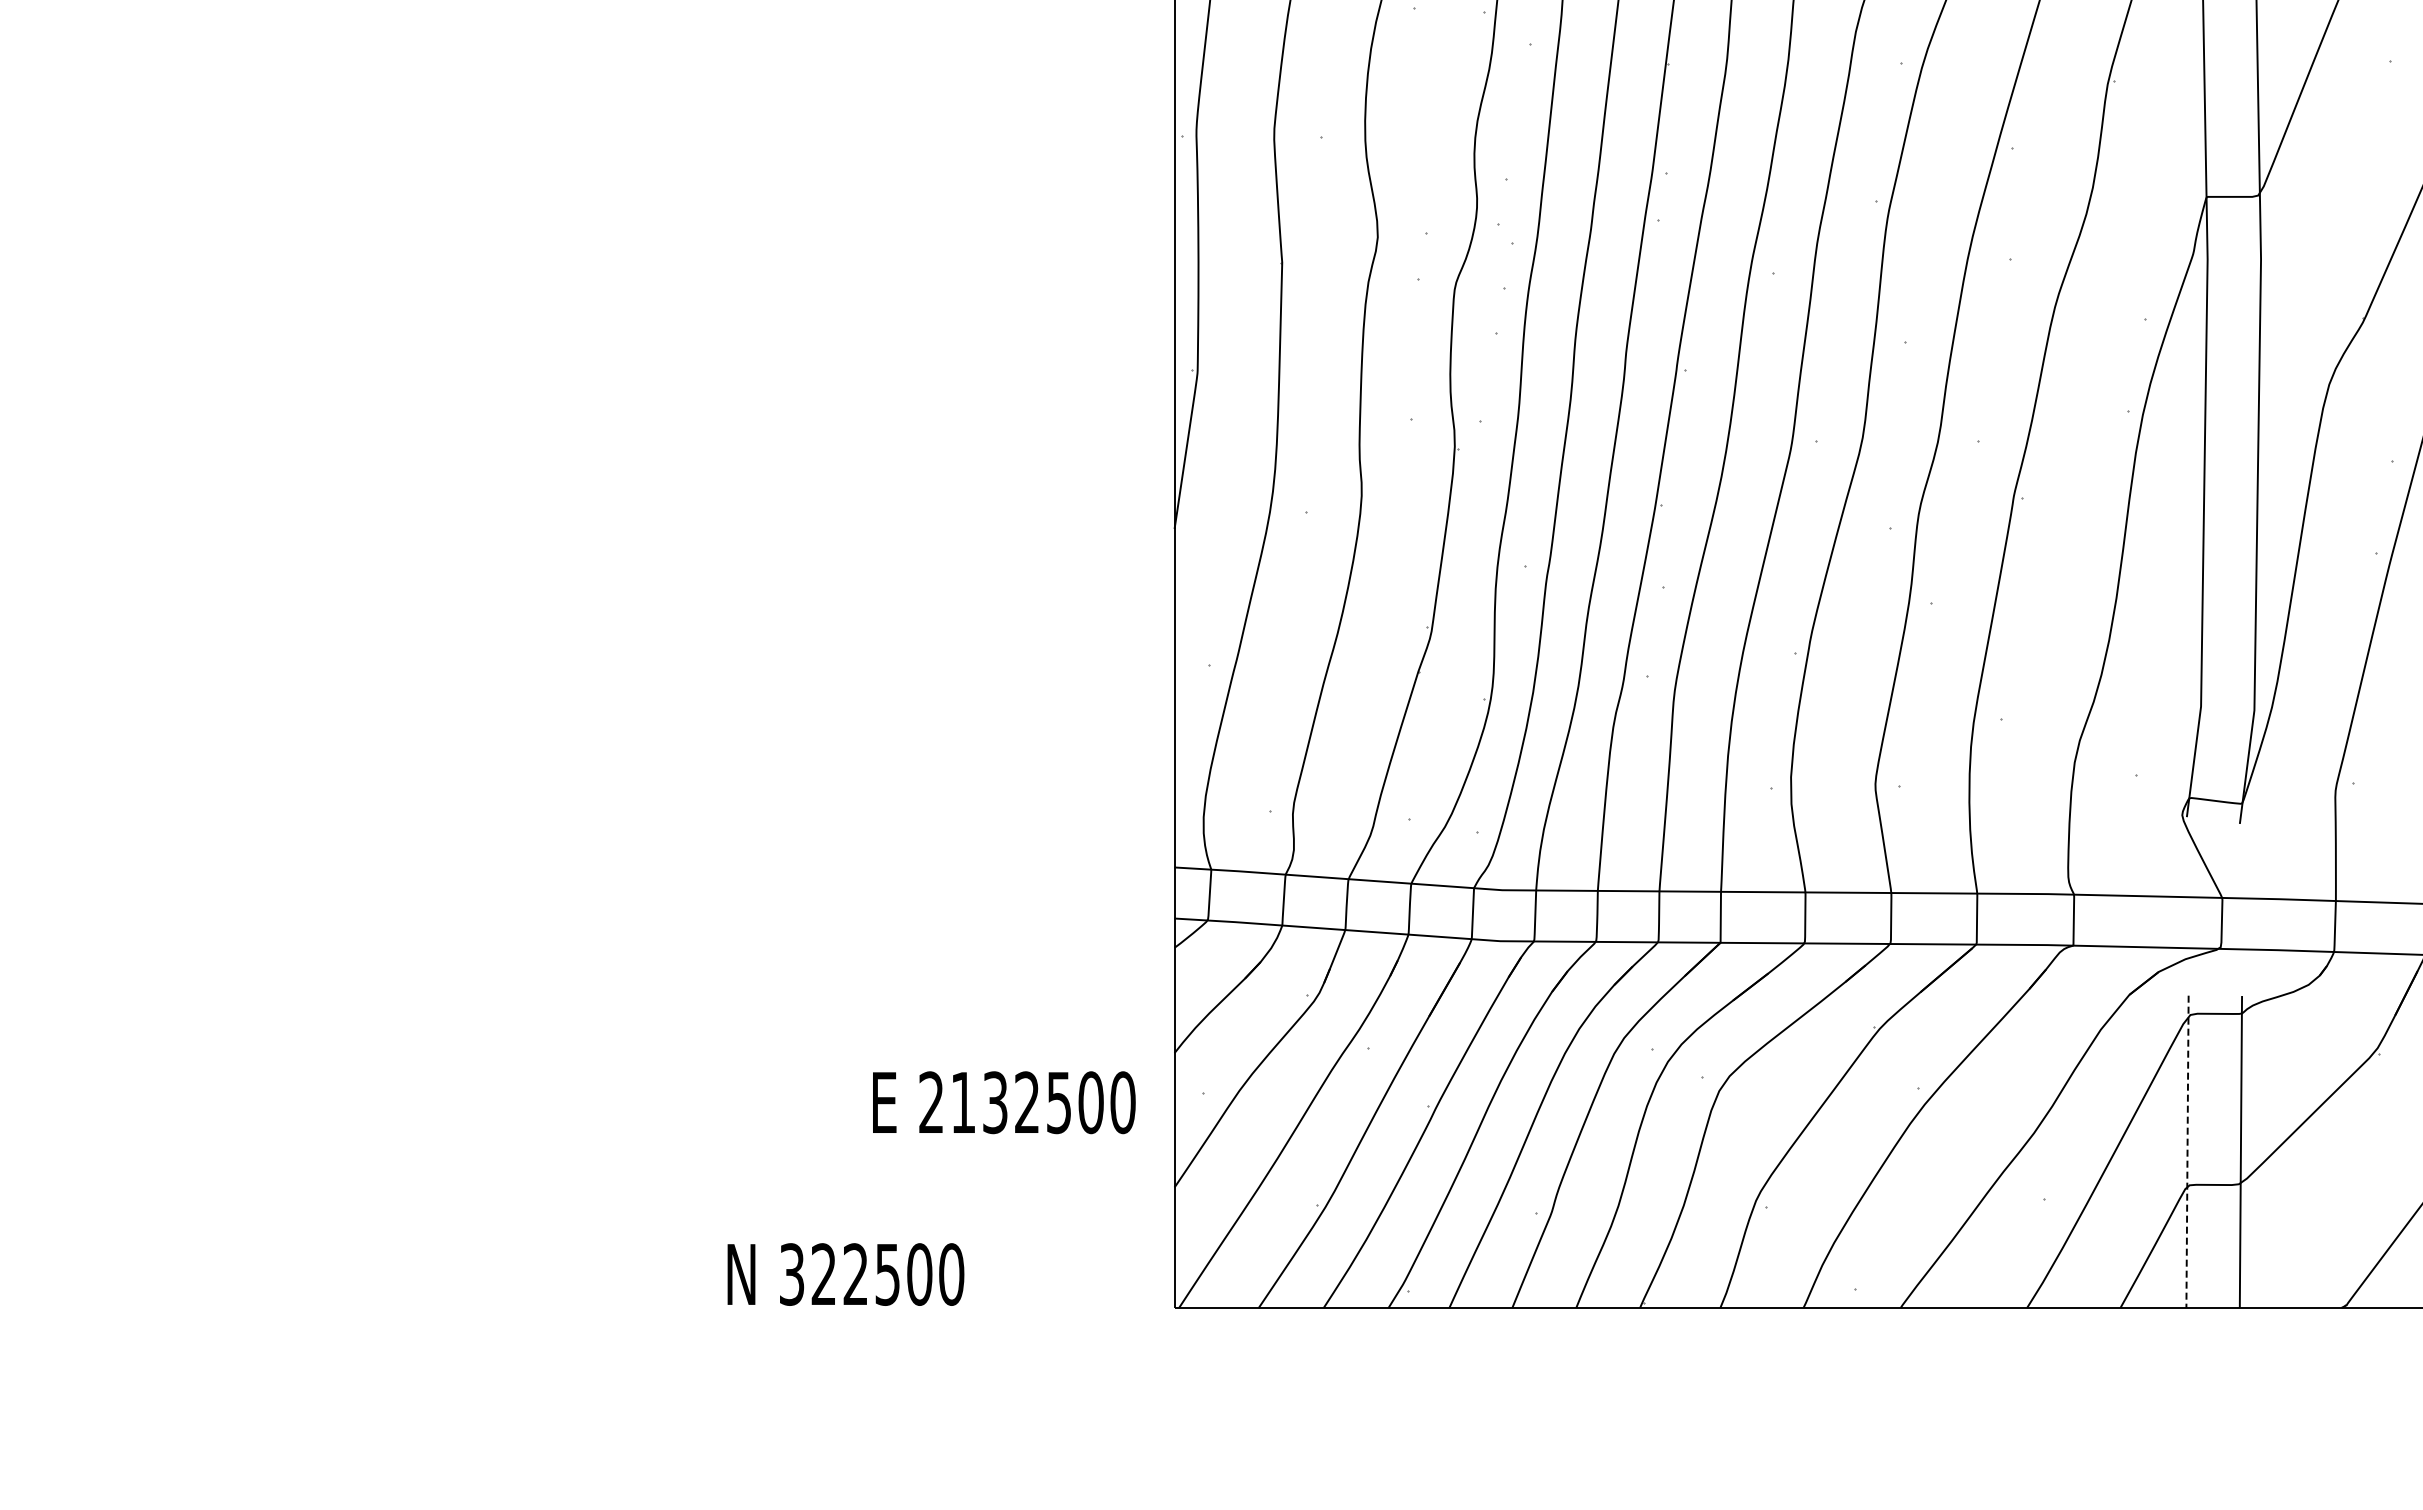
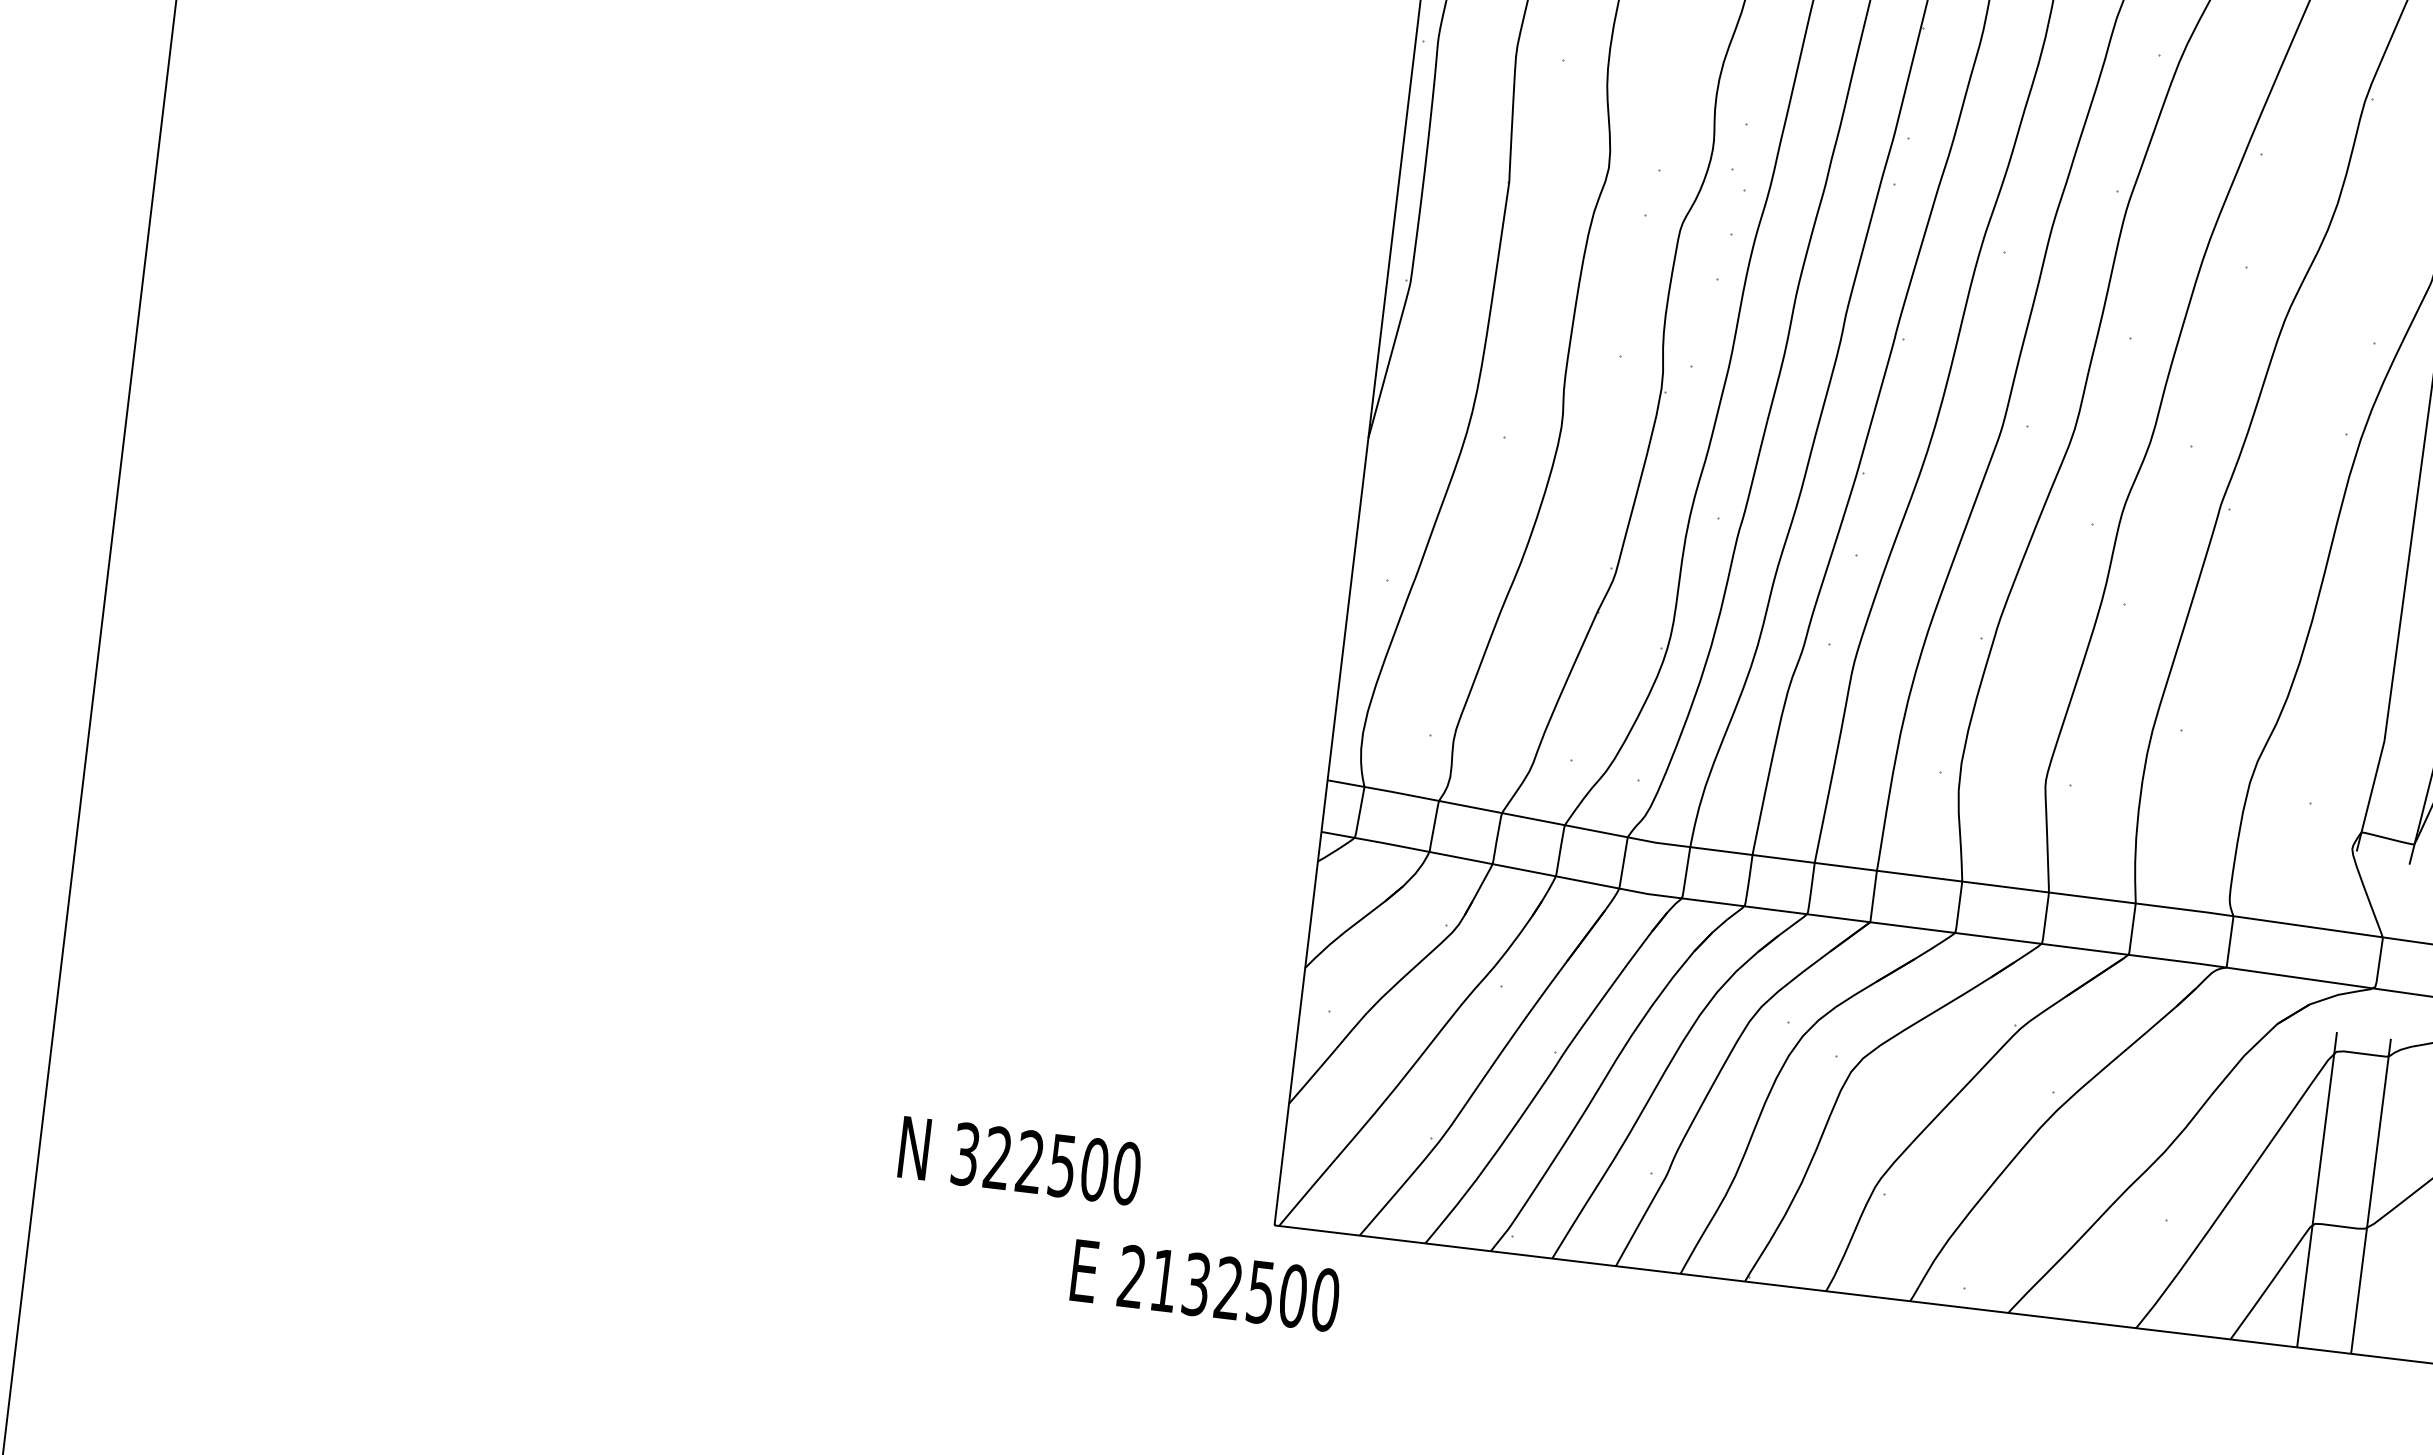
text: (1004, 1102) -> (1205, 1285), moved
line: (2187, 1152) -> (2316, 1190), dashed -> solid
text: (845, 1274) -> (1019, 1160), moved

